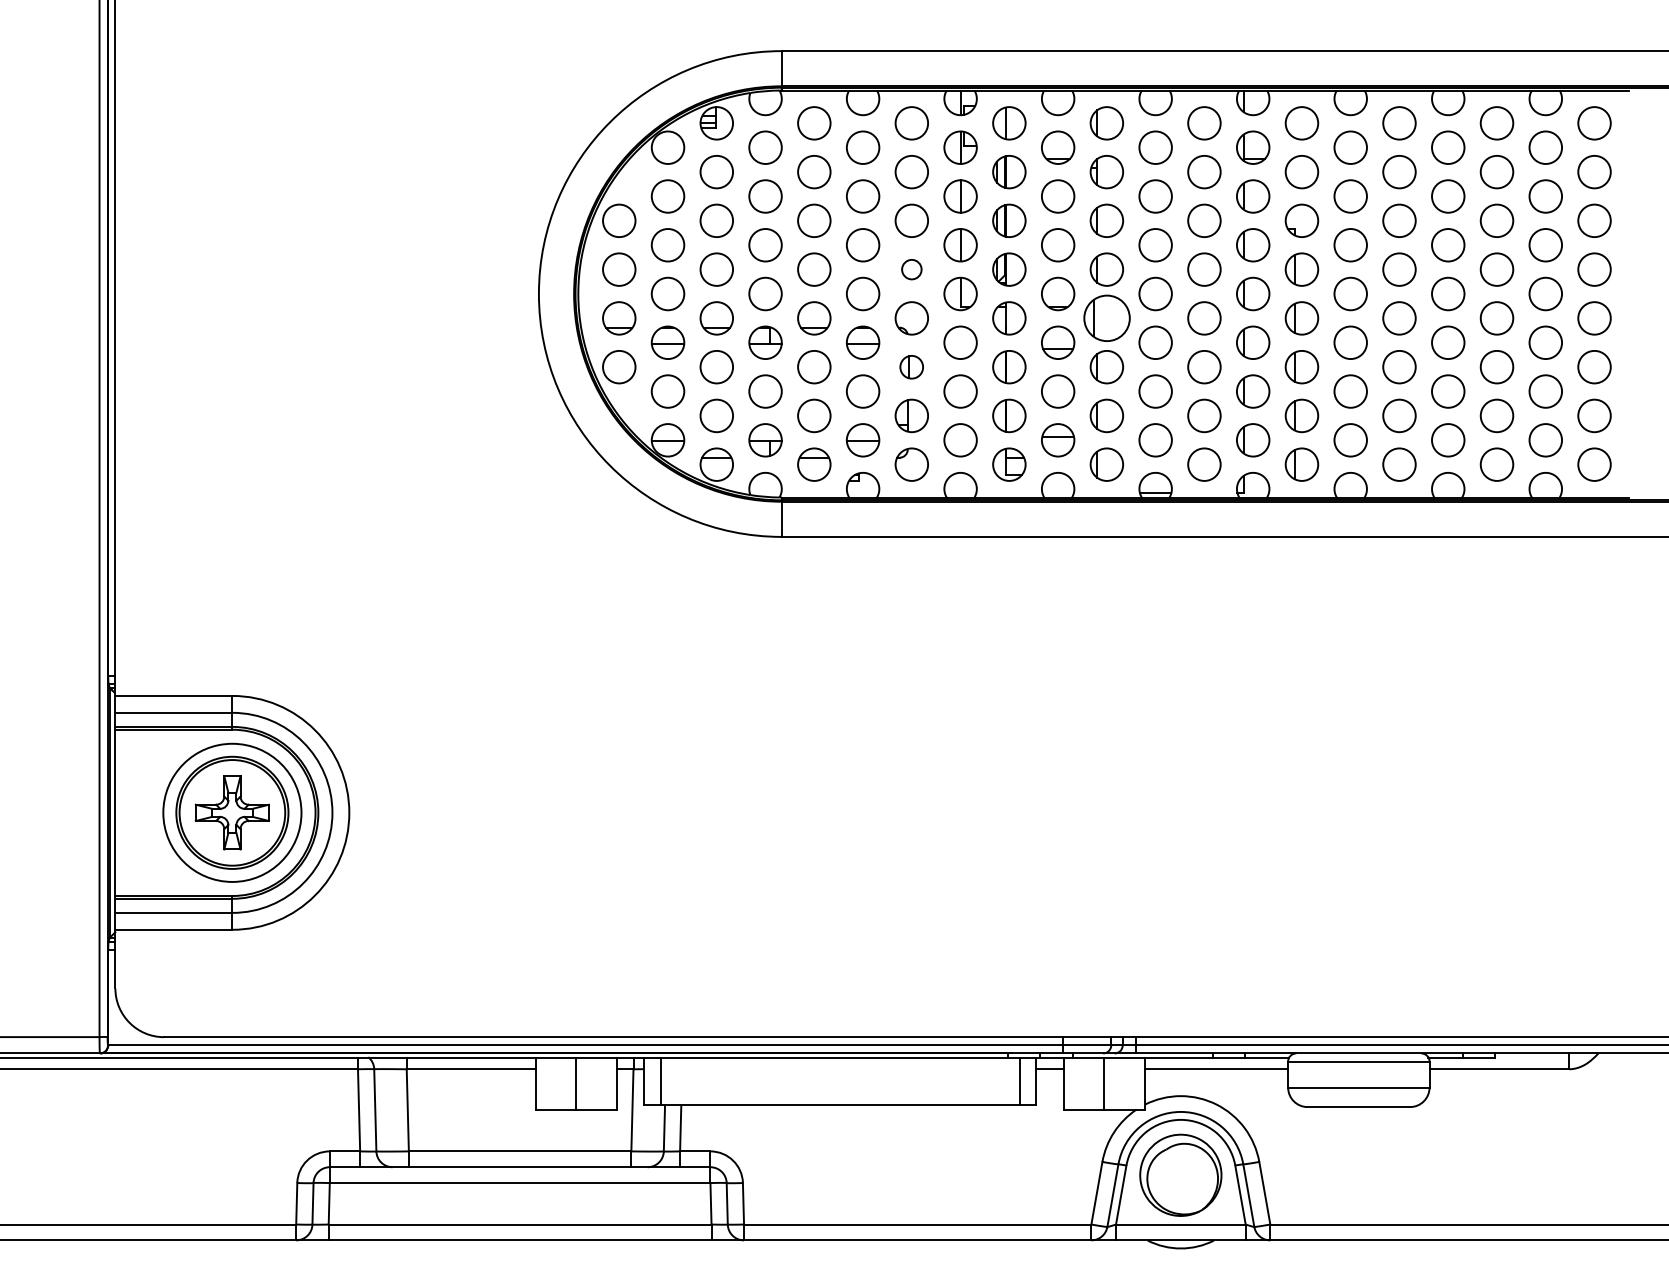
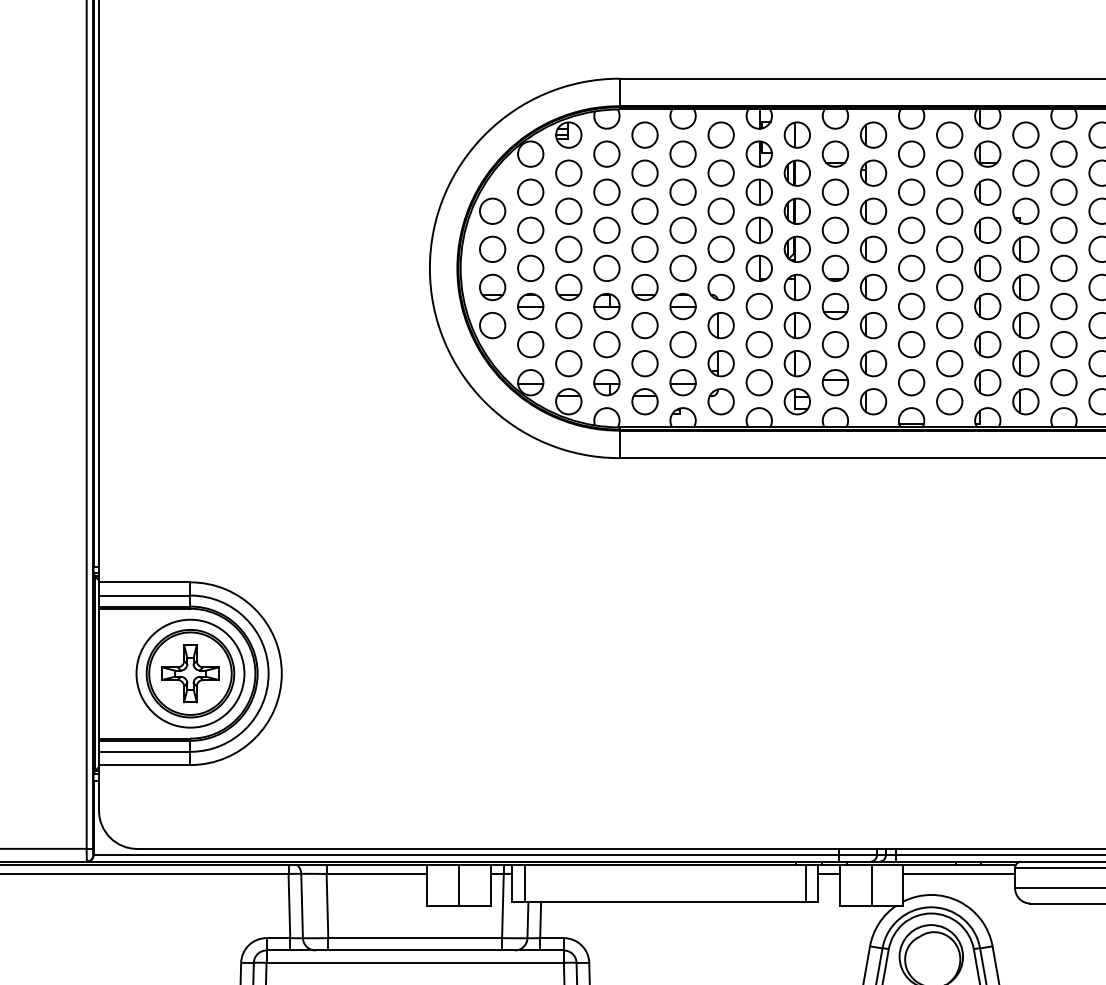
circle: (911, 269) -> (720, 249), size x1.67
part: (1106, 318) -> (873, 287), size x0.71
part: (911, 367) -> (720, 325), size x1.43

